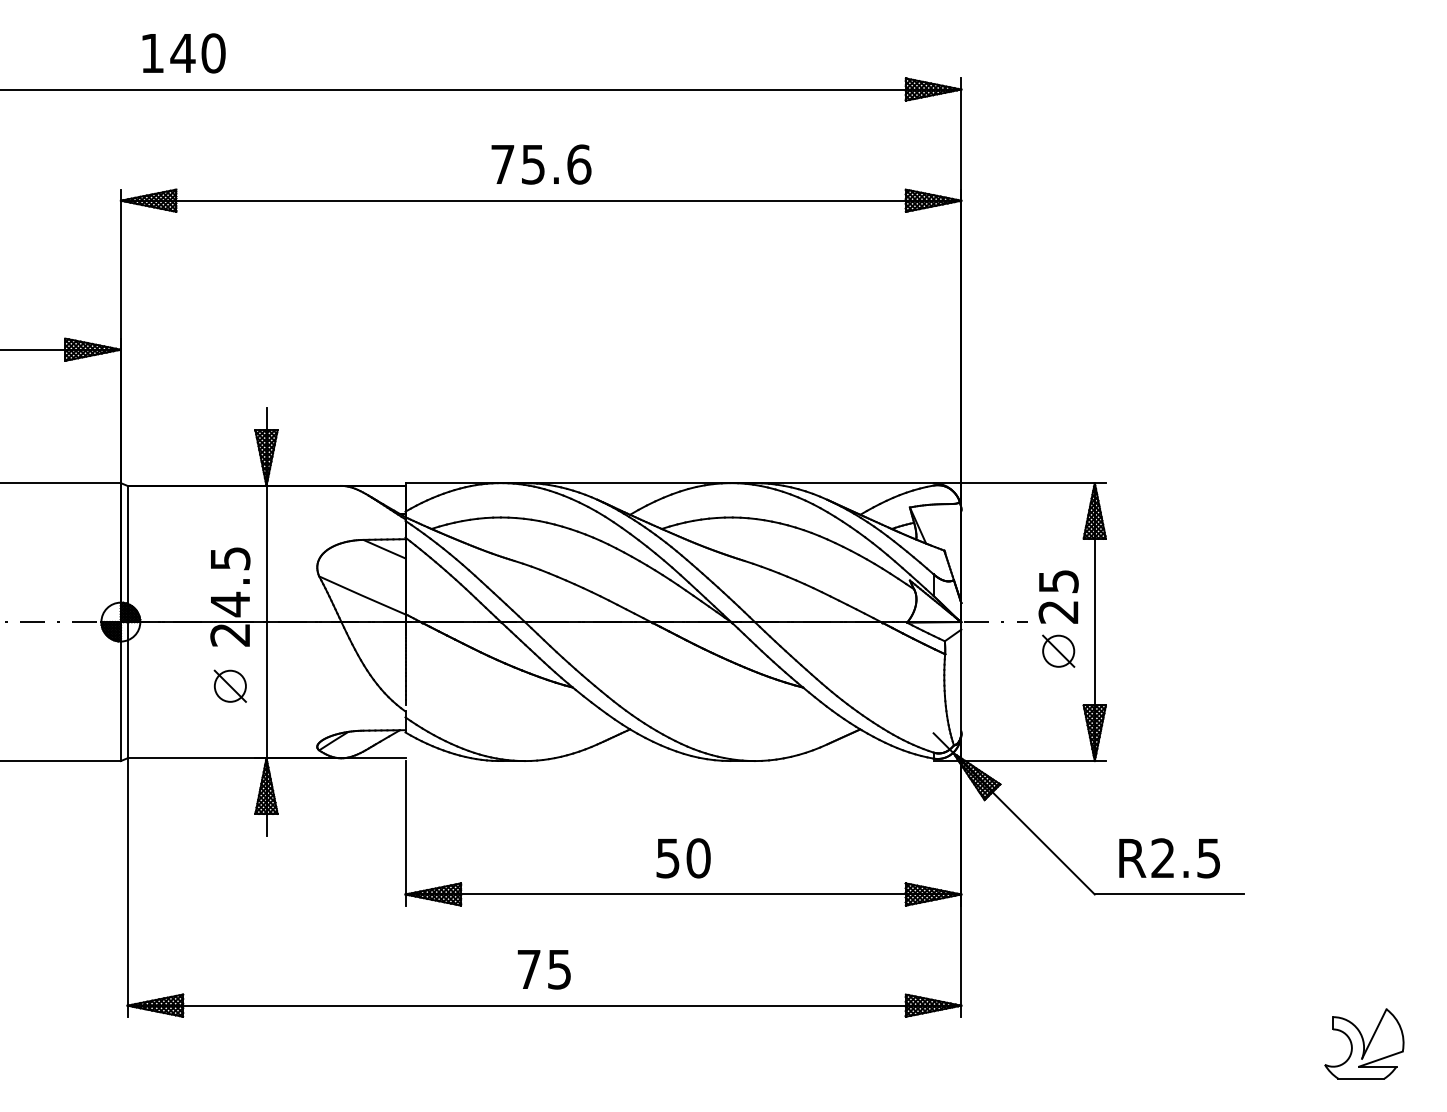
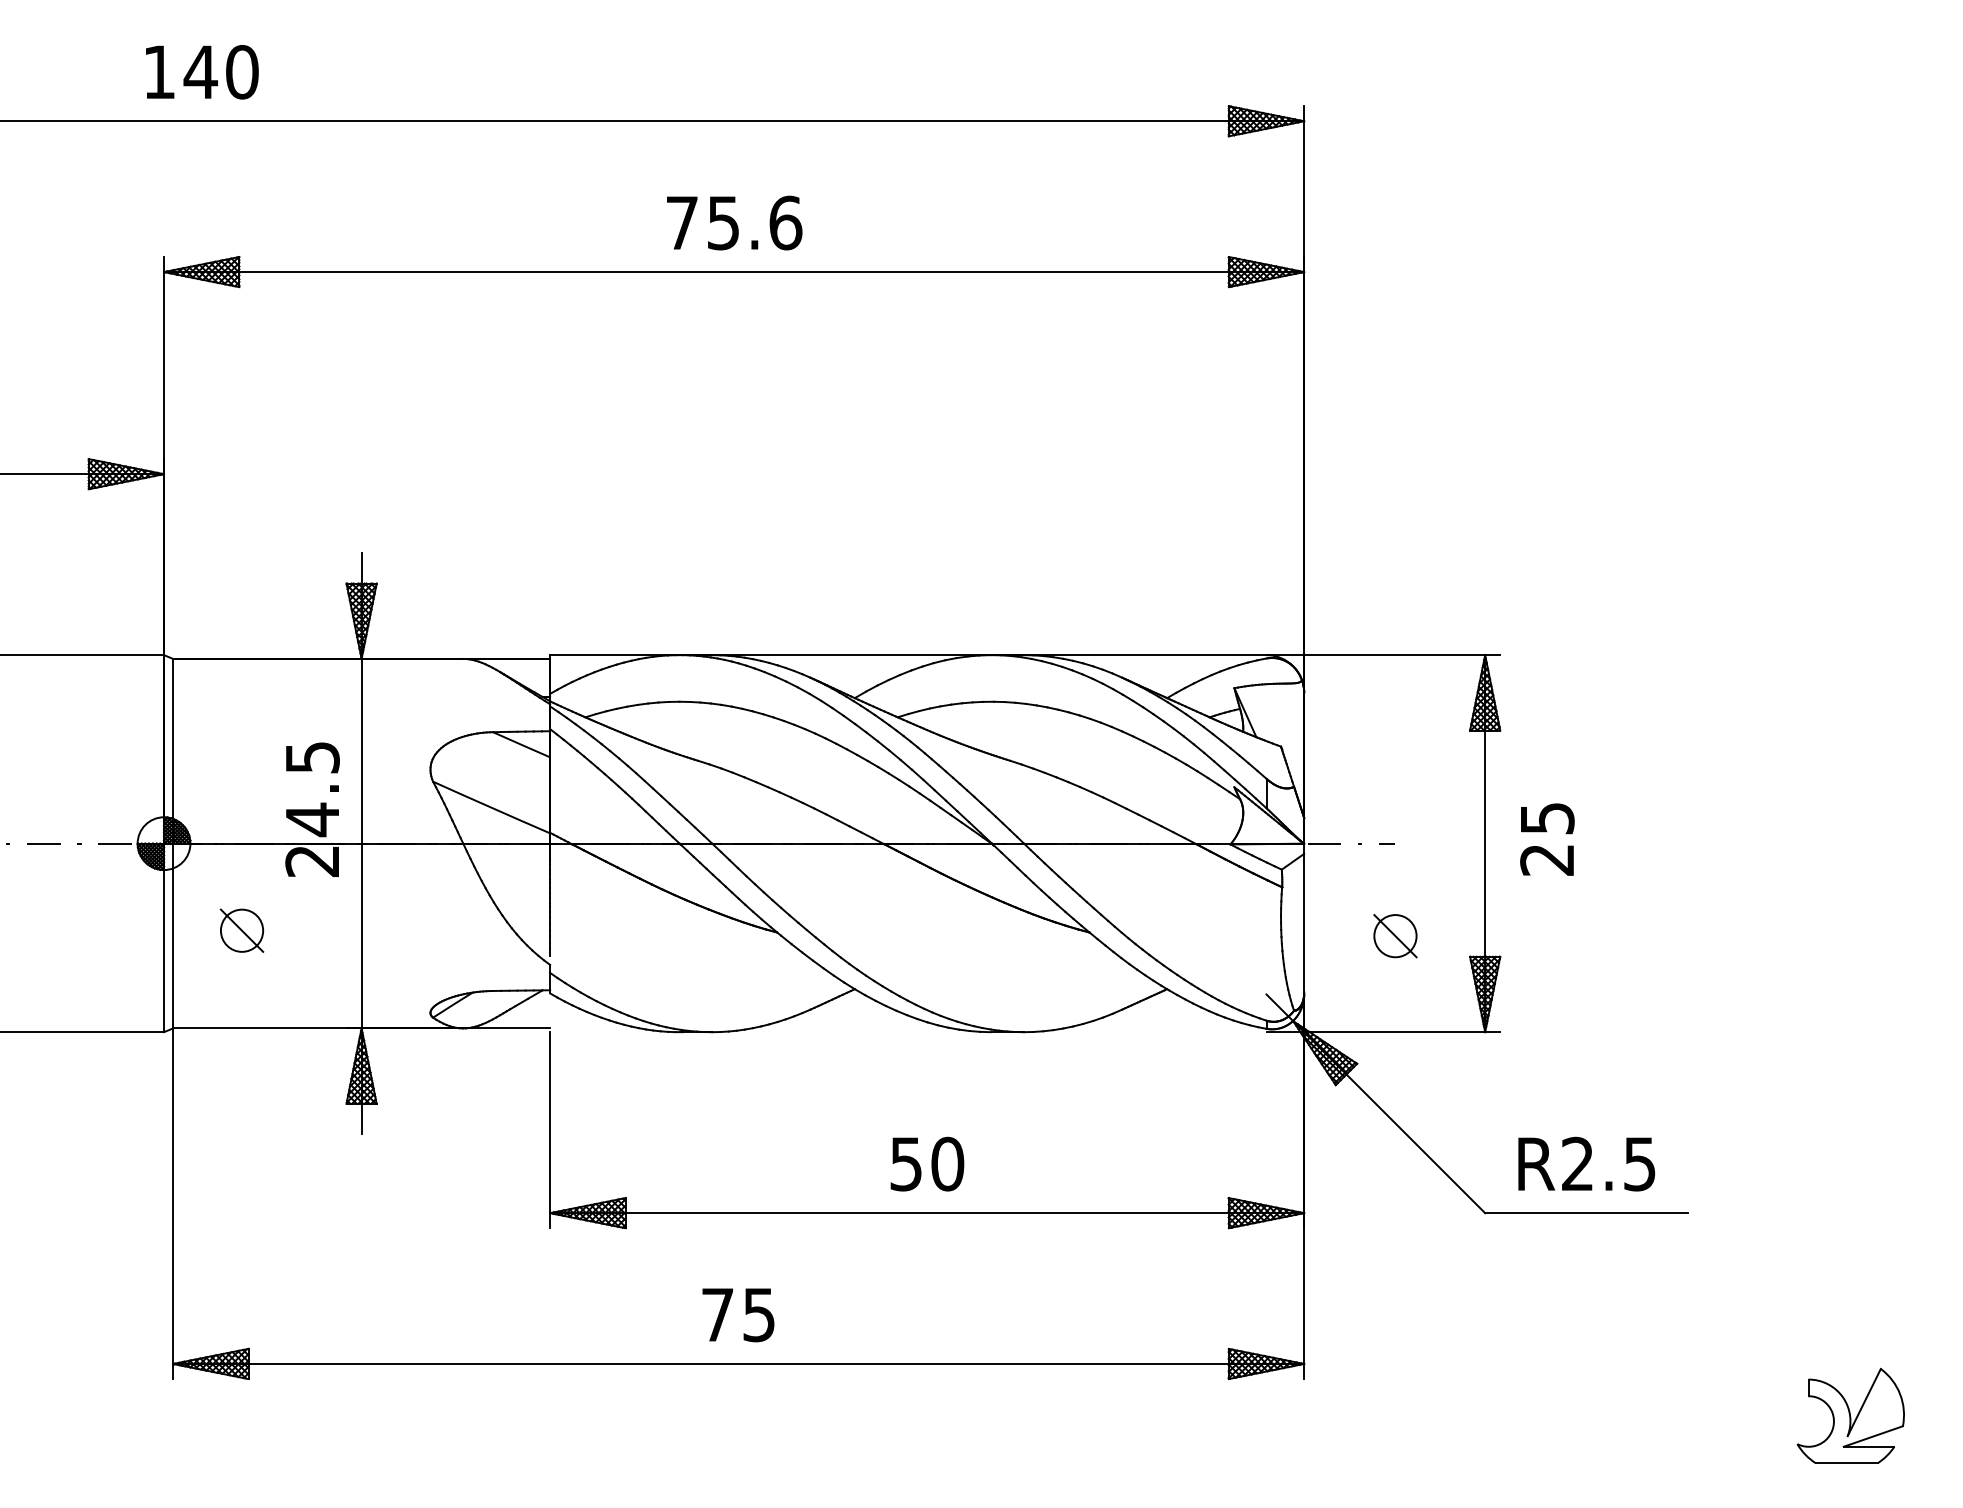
text: (183, 53) -> (201, 72), moved
text: (1058, 596) -> (1547, 838), moved
part: (1058, 650) -> (1395, 935), moved
part: (229, 685) -> (240, 929), moved

